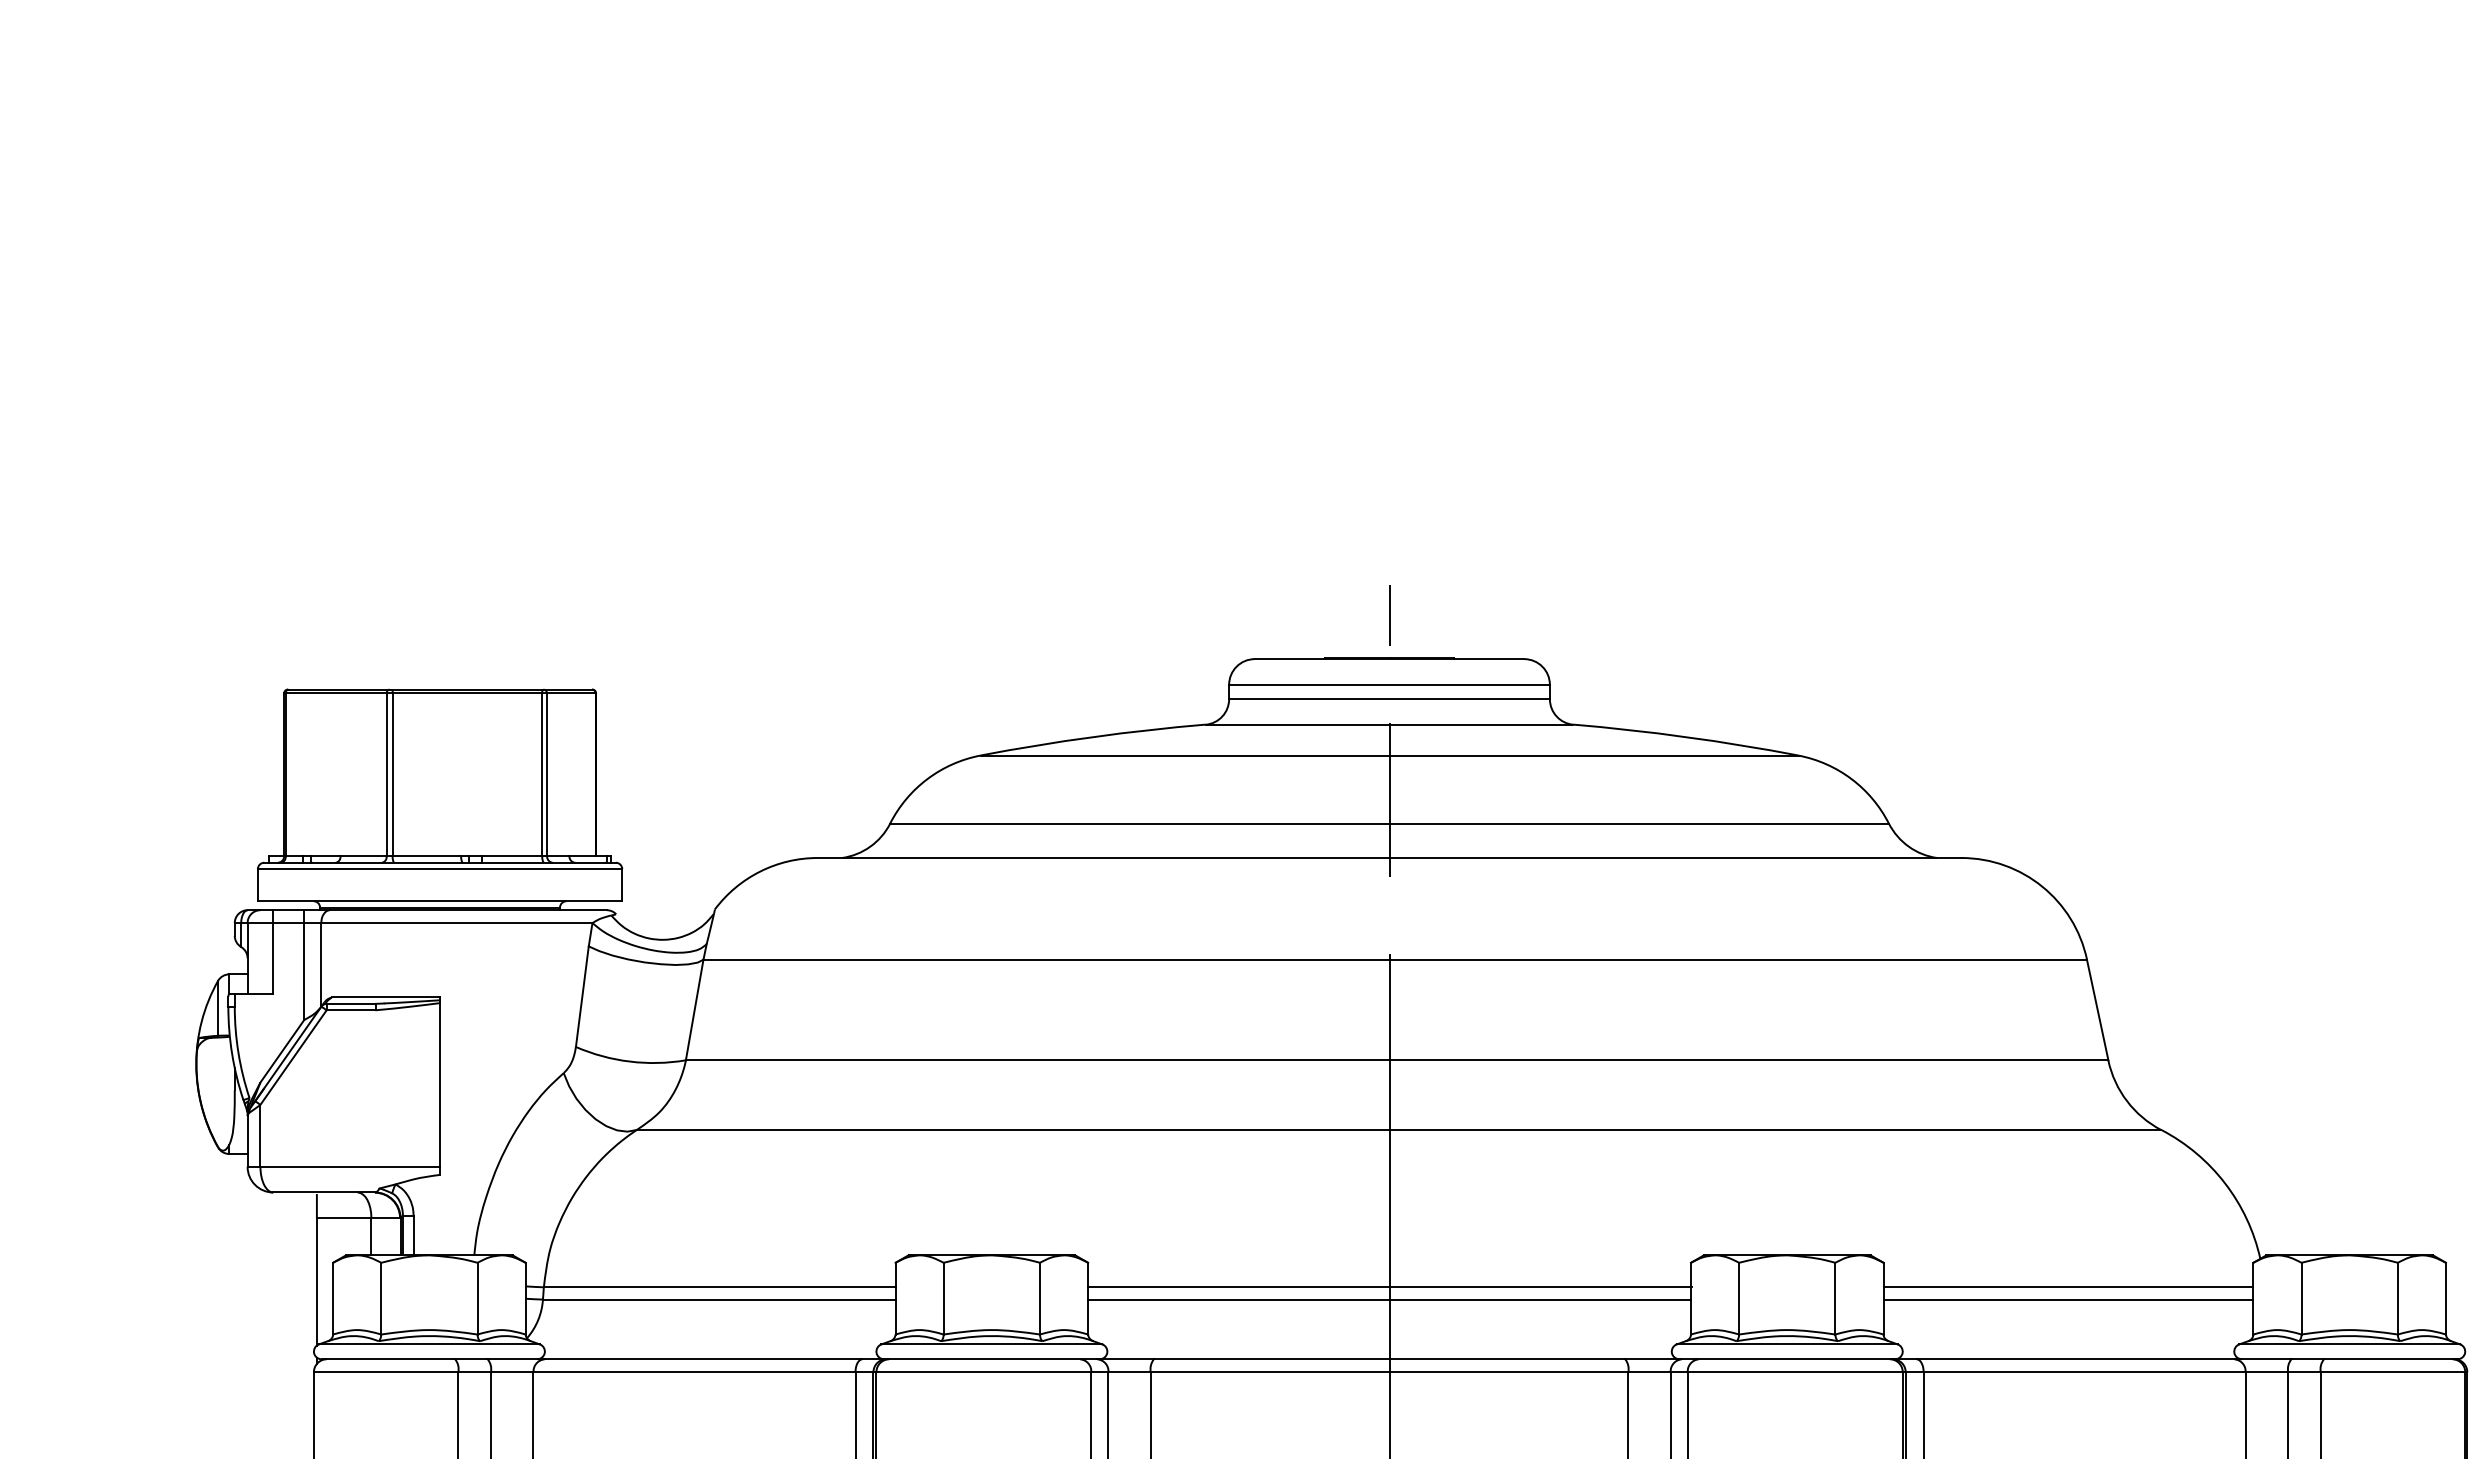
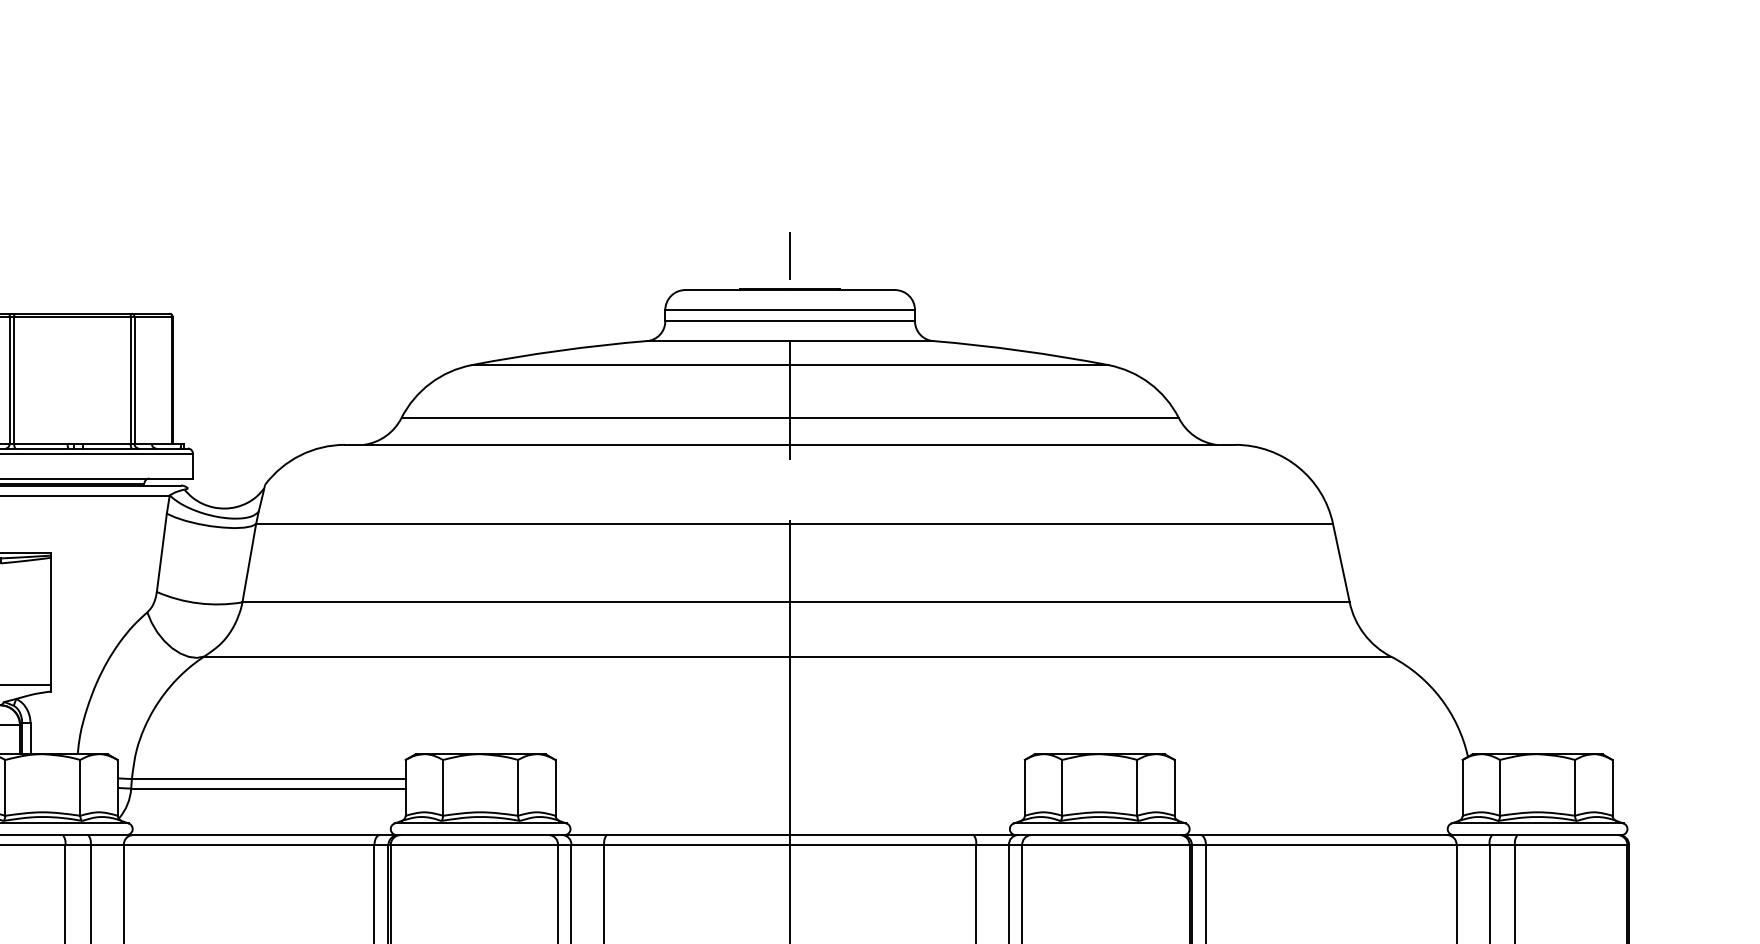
line: (1390, 1287) -> (790, 779), removed
line: (2068, 1287) -> (1318, 779), removed
line: (1389, 1299) -> (790, 788), removed
line: (2068, 1299) -> (1318, 788), removed

